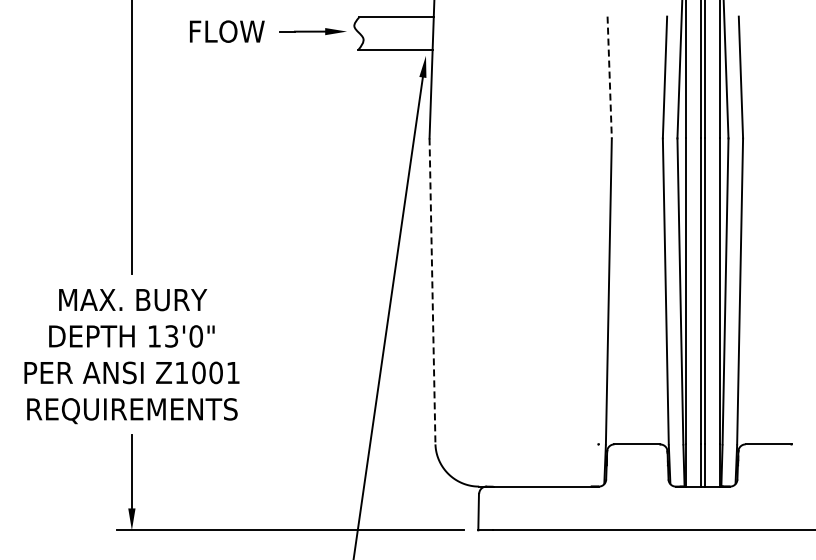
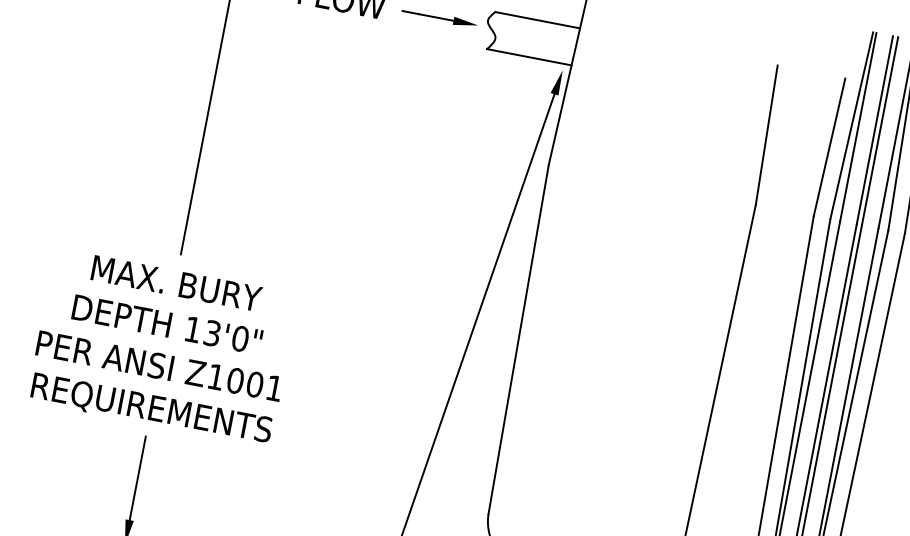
line: (609, 77) -> (766, 135), dashed -> solid
line: (432, 291) -> (518, 339), dashed -> solid

